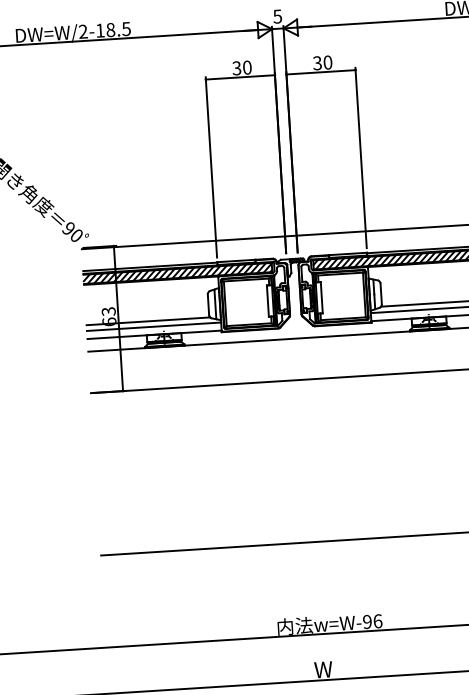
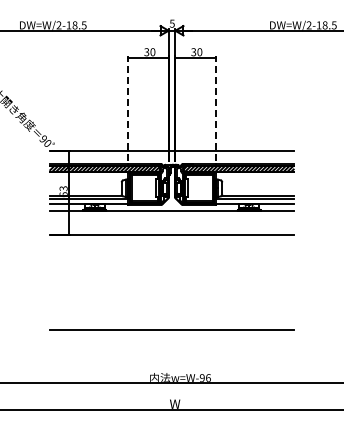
line: (360, 157) -> (215, 108), solid -> dashed
line: (211, 166) -> (128, 108), solid -> dashed

